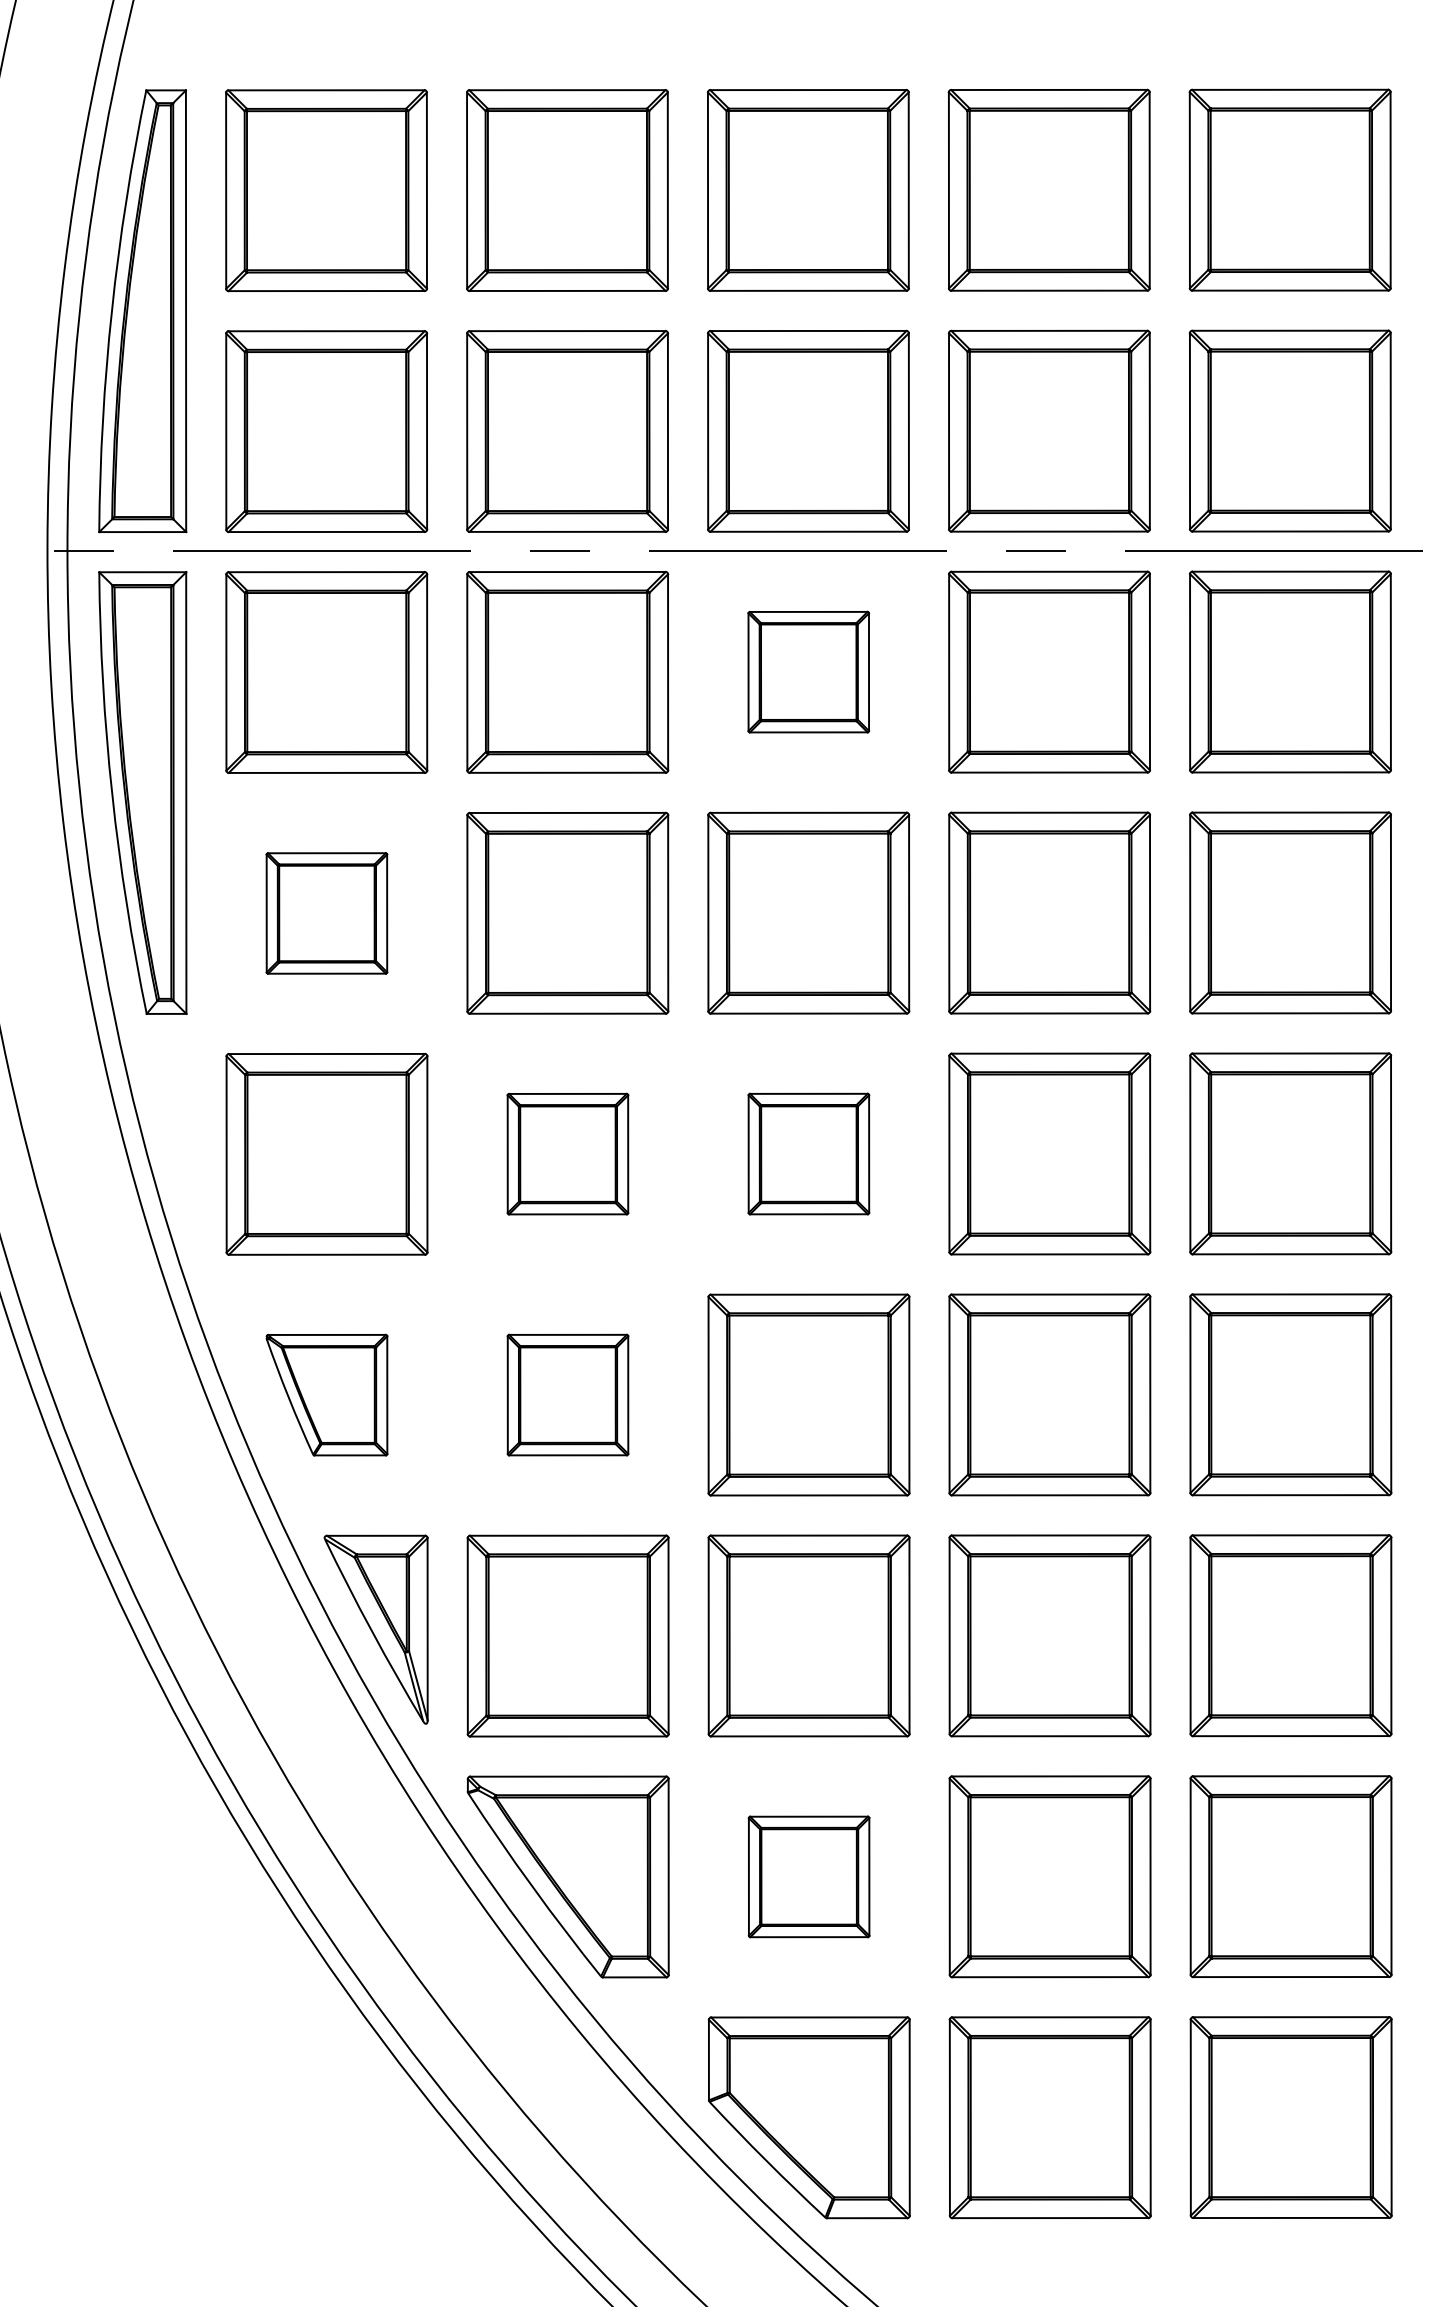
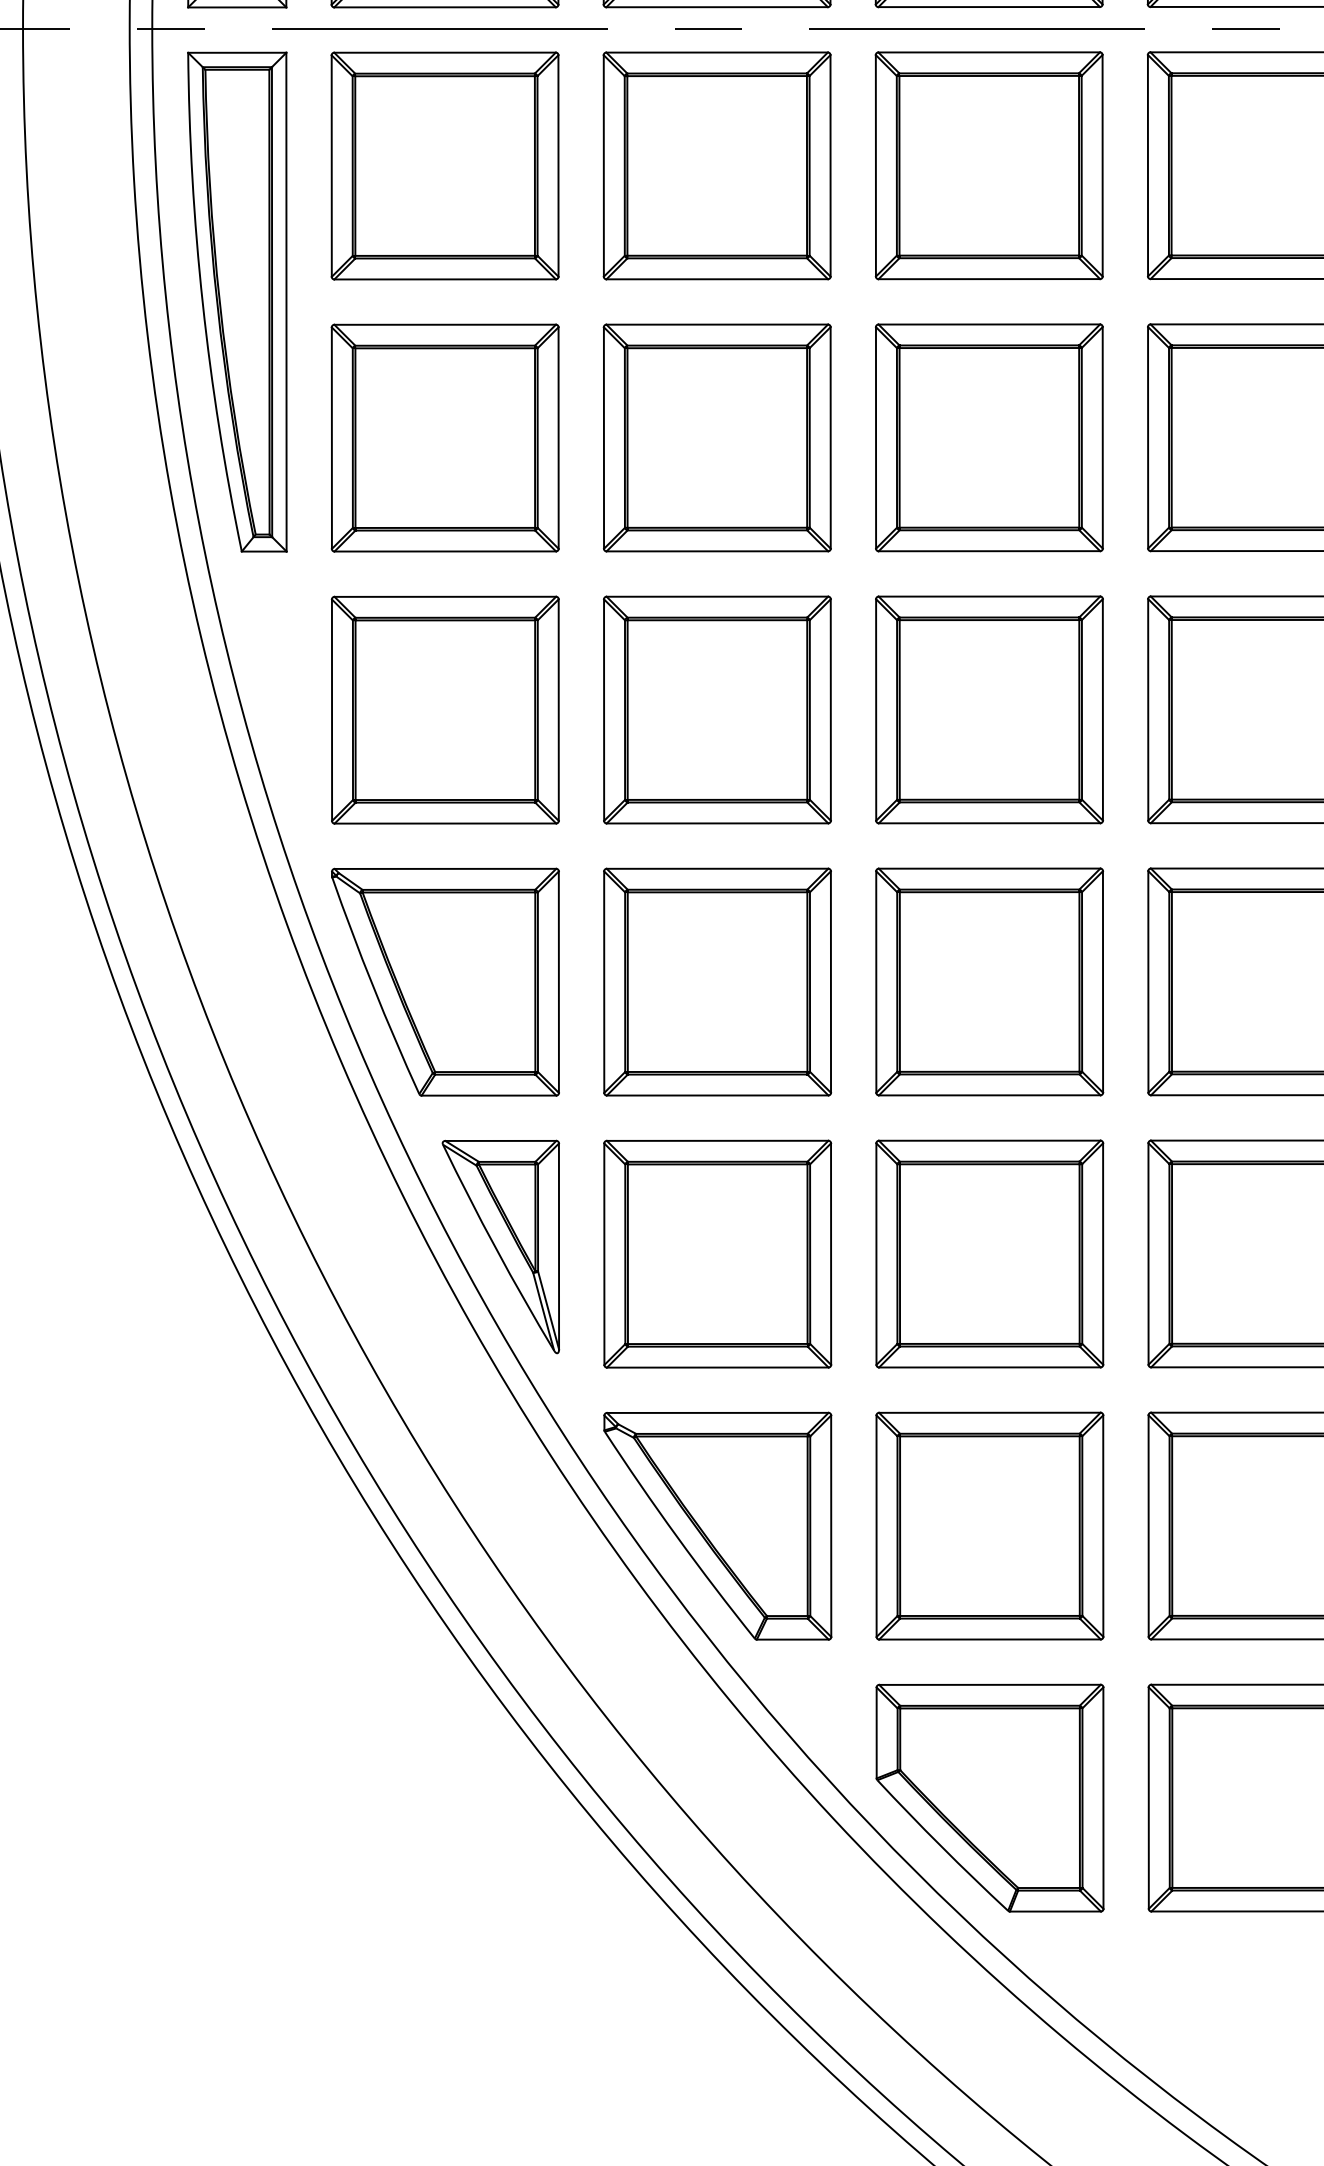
part: (808, 671) -> (989, 164), size x1.67
part: (326, 913) -> (444, 438), size x1.67
part: (567, 1153) -> (716, 709), size x1.67
part: (808, 1153) -> (989, 709), size x1.67
part: (326, 1394) -> (444, 981), size x1.67
part: (567, 1394) -> (716, 981), size x1.67
part: (808, 1876) -> (989, 1525), size x1.67

